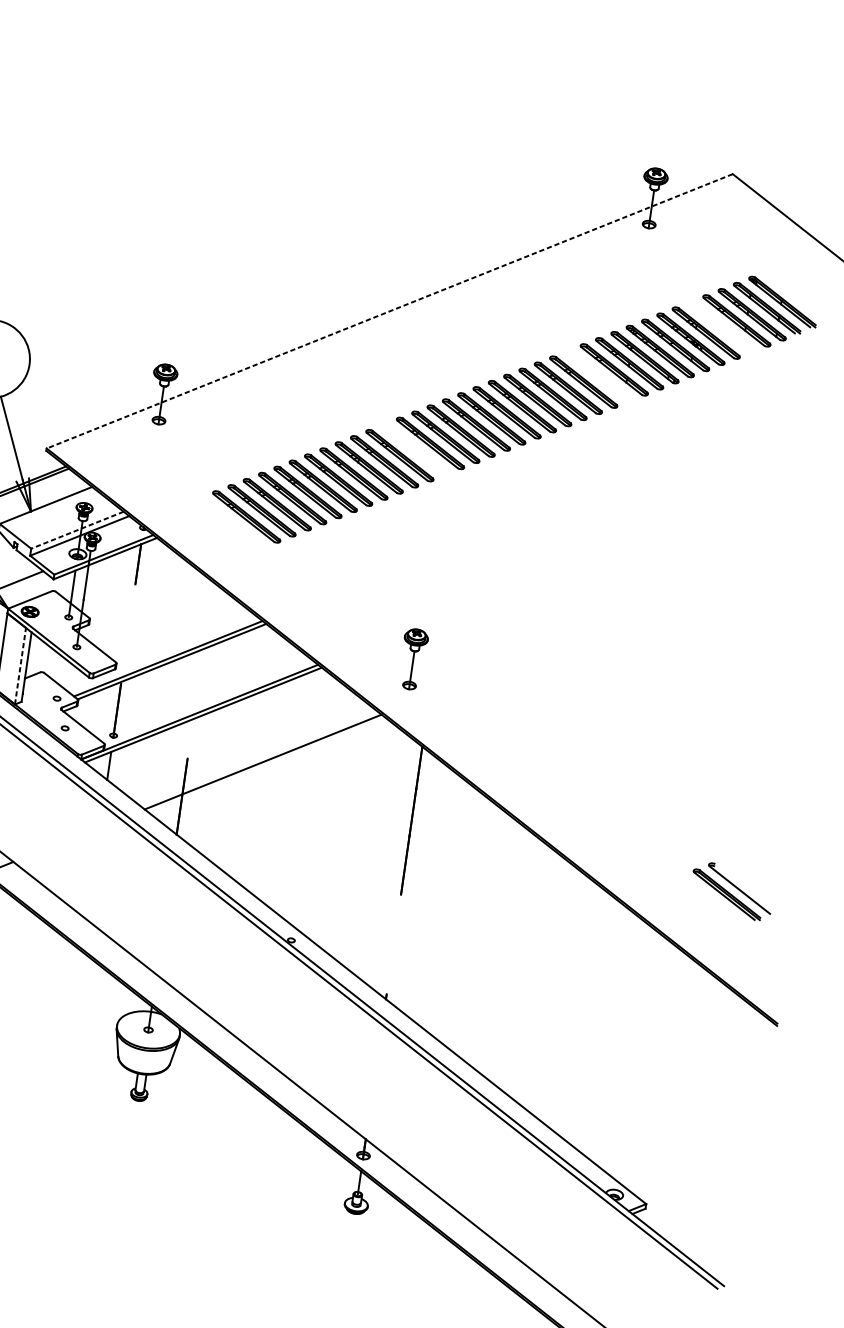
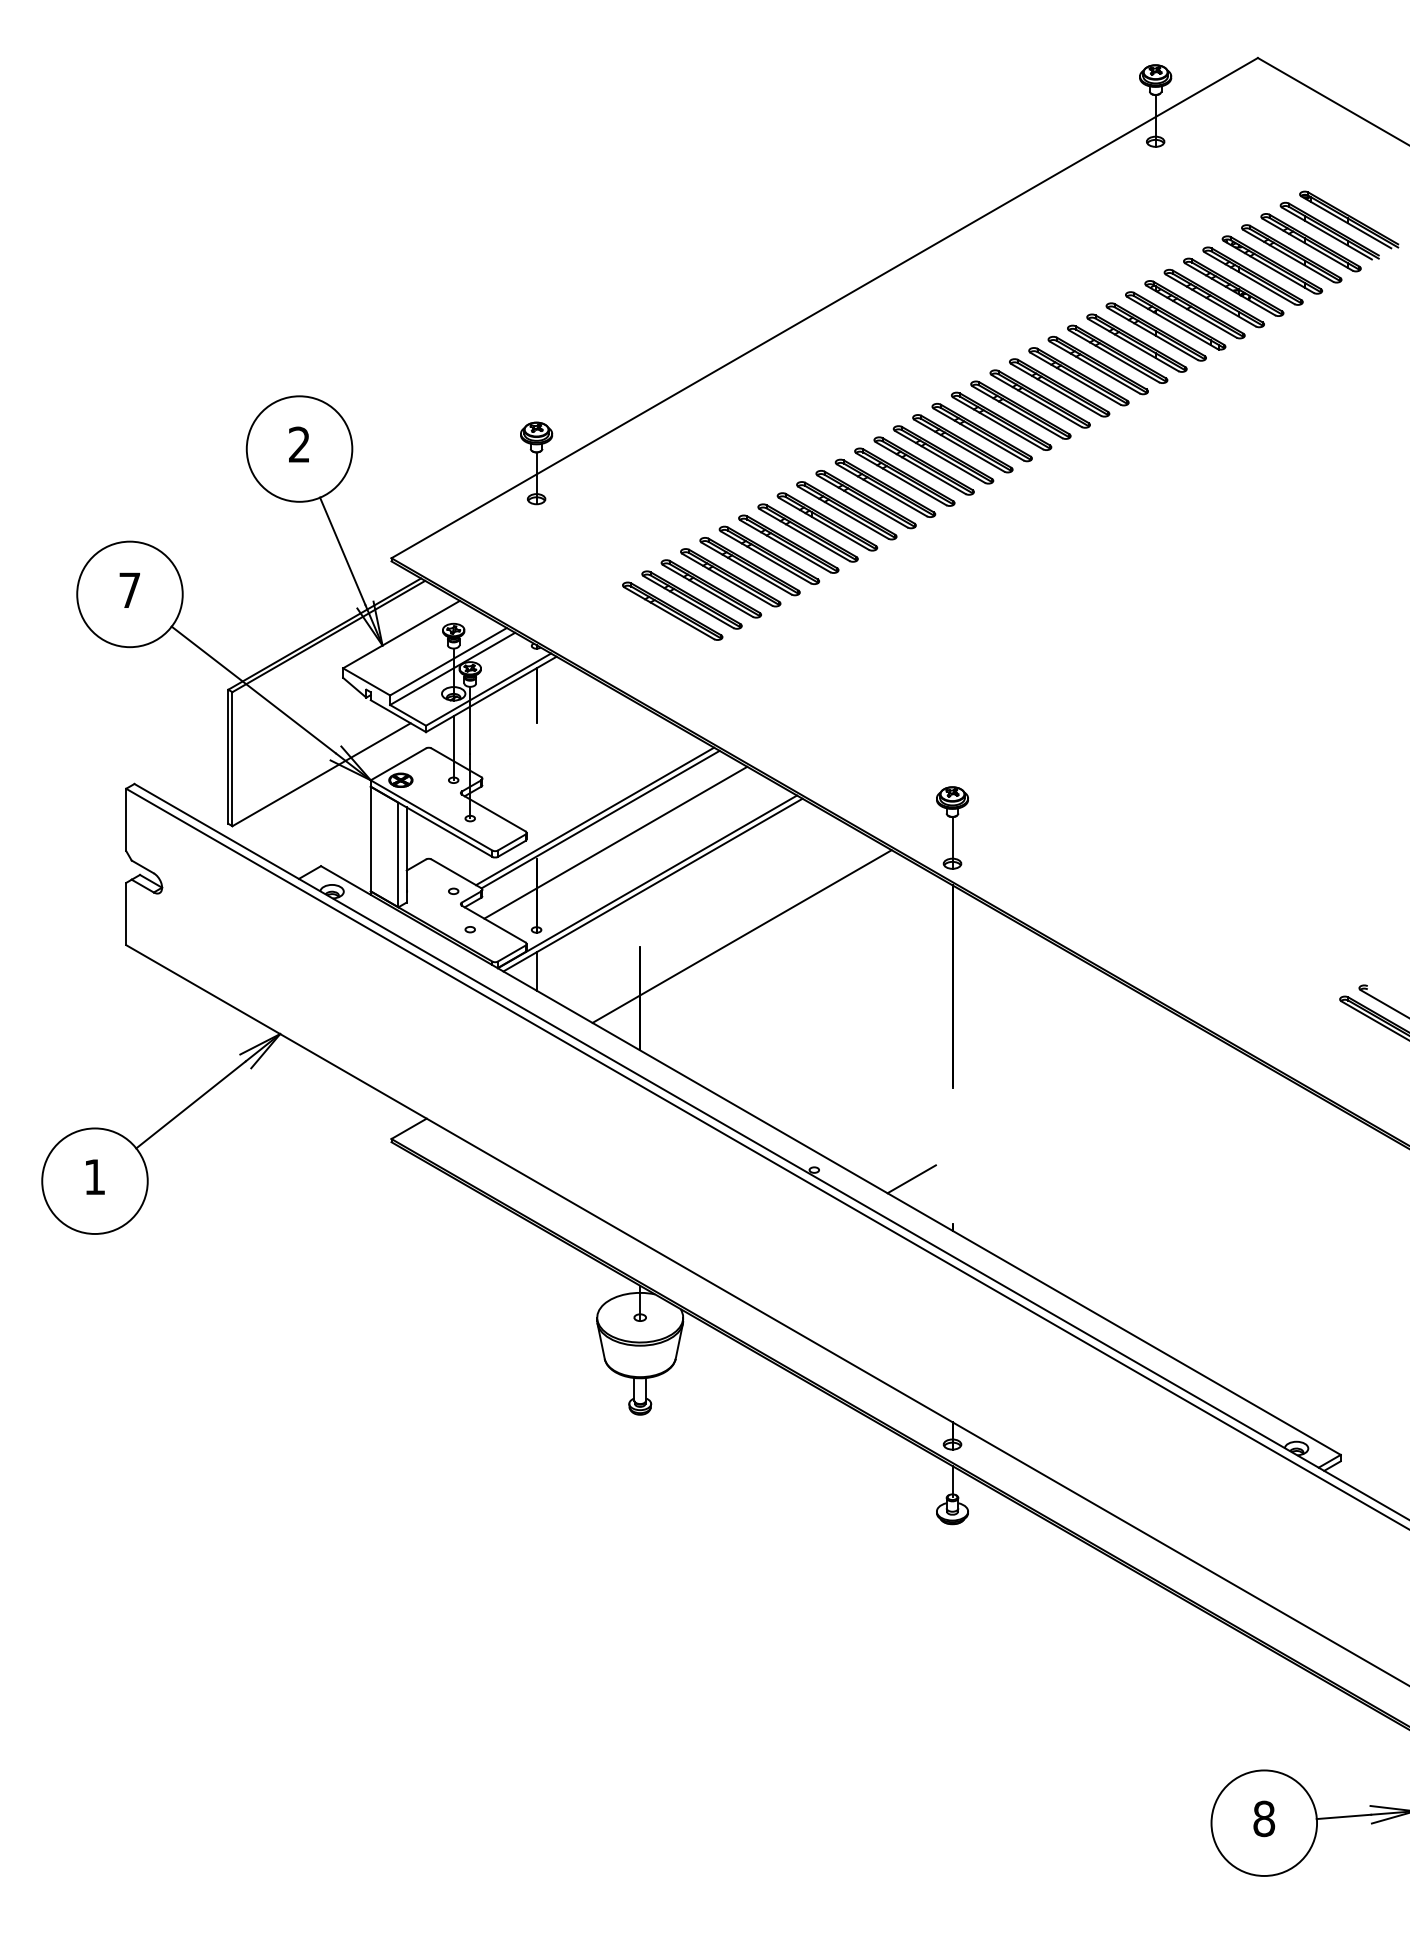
line: (389, 311) -> (824, 308), dashed -> solid
part: (720, 326) -> (1271, 264), added
part: (599, 375) -> (1117, 353), added
part: (415, 448) -> (885, 487), added
line: (77, 530) -> (448, 661), dashed -> solid
part: (413, 659) -> (952, 827), moved
line: (20, 665) -> (398, 854), dashed -> solid
line: (180, 679) -> (615, 842), added
line: (361, 957) -> (911, 1179), added

